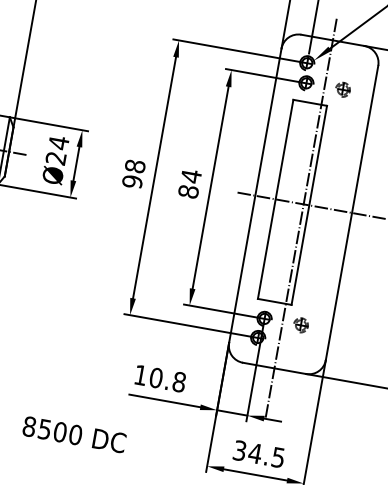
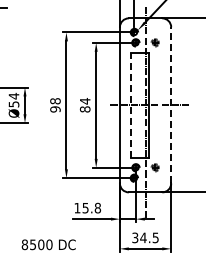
text: (55, 158) -> (13, 104), Ø24 -> Ø54
line: (275, 199) -> (130, 105), solid -> dashed
line: (352, 211) -> (171, 104), solid -> dashed
text: (156, 376) -> (85, 207), 10.8 -> 15.8

